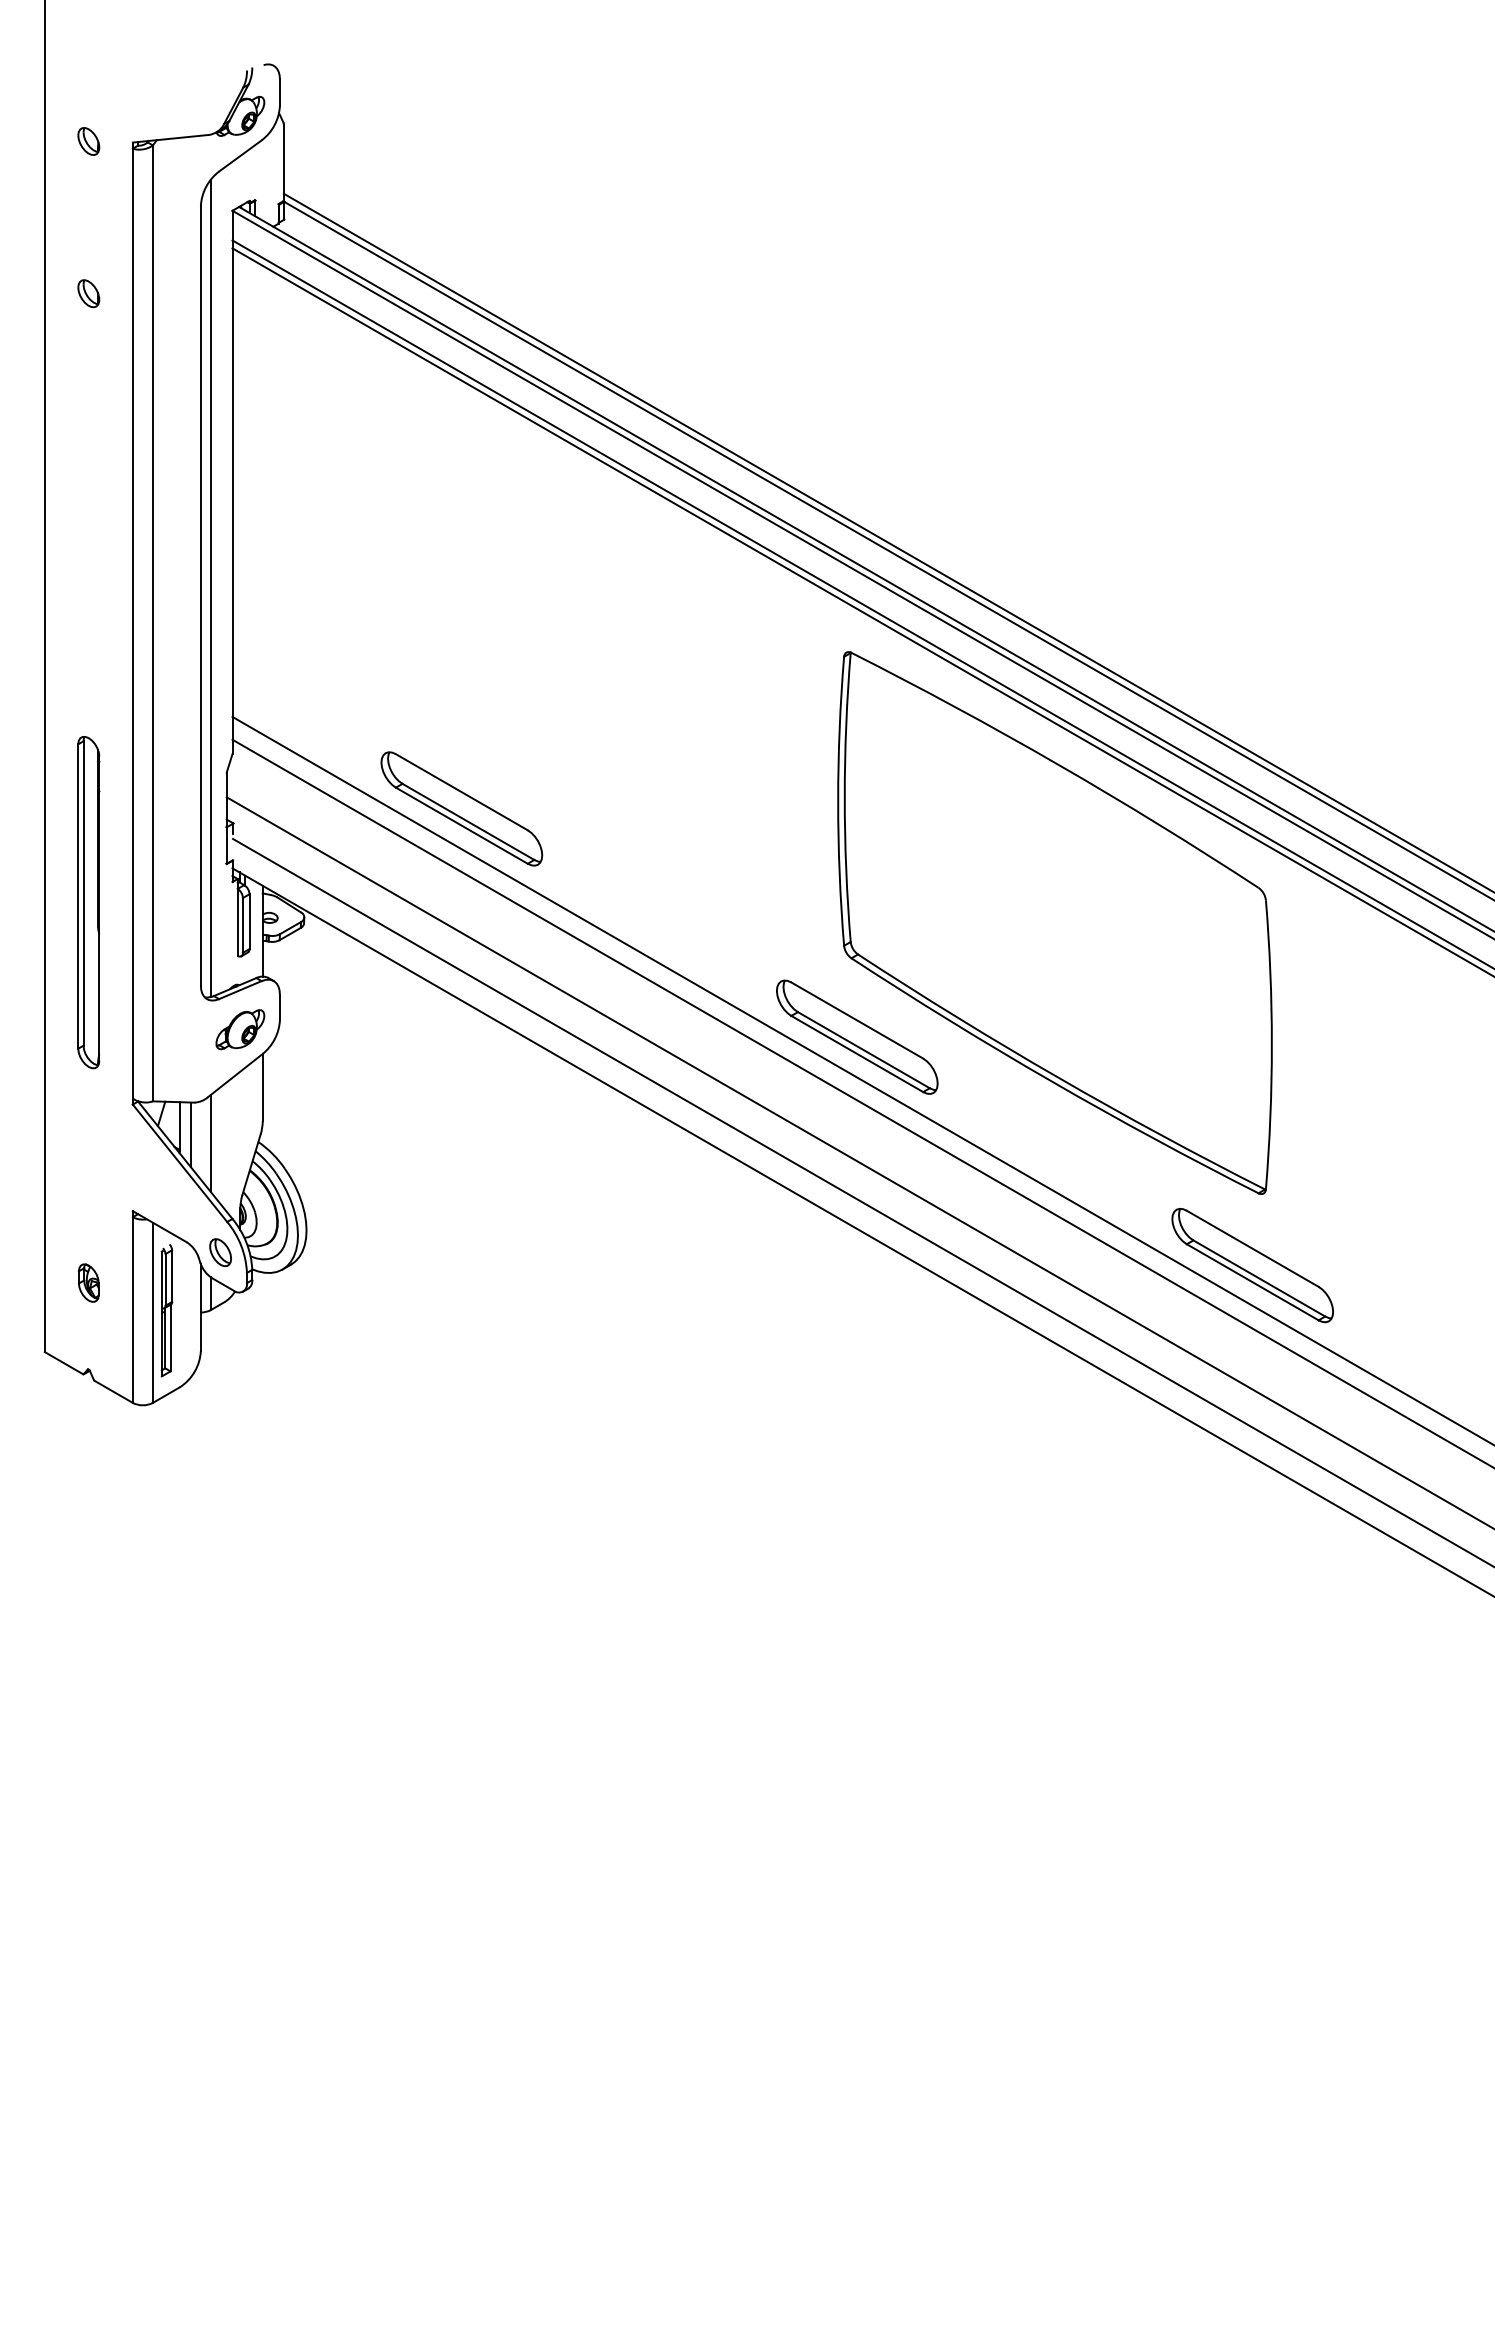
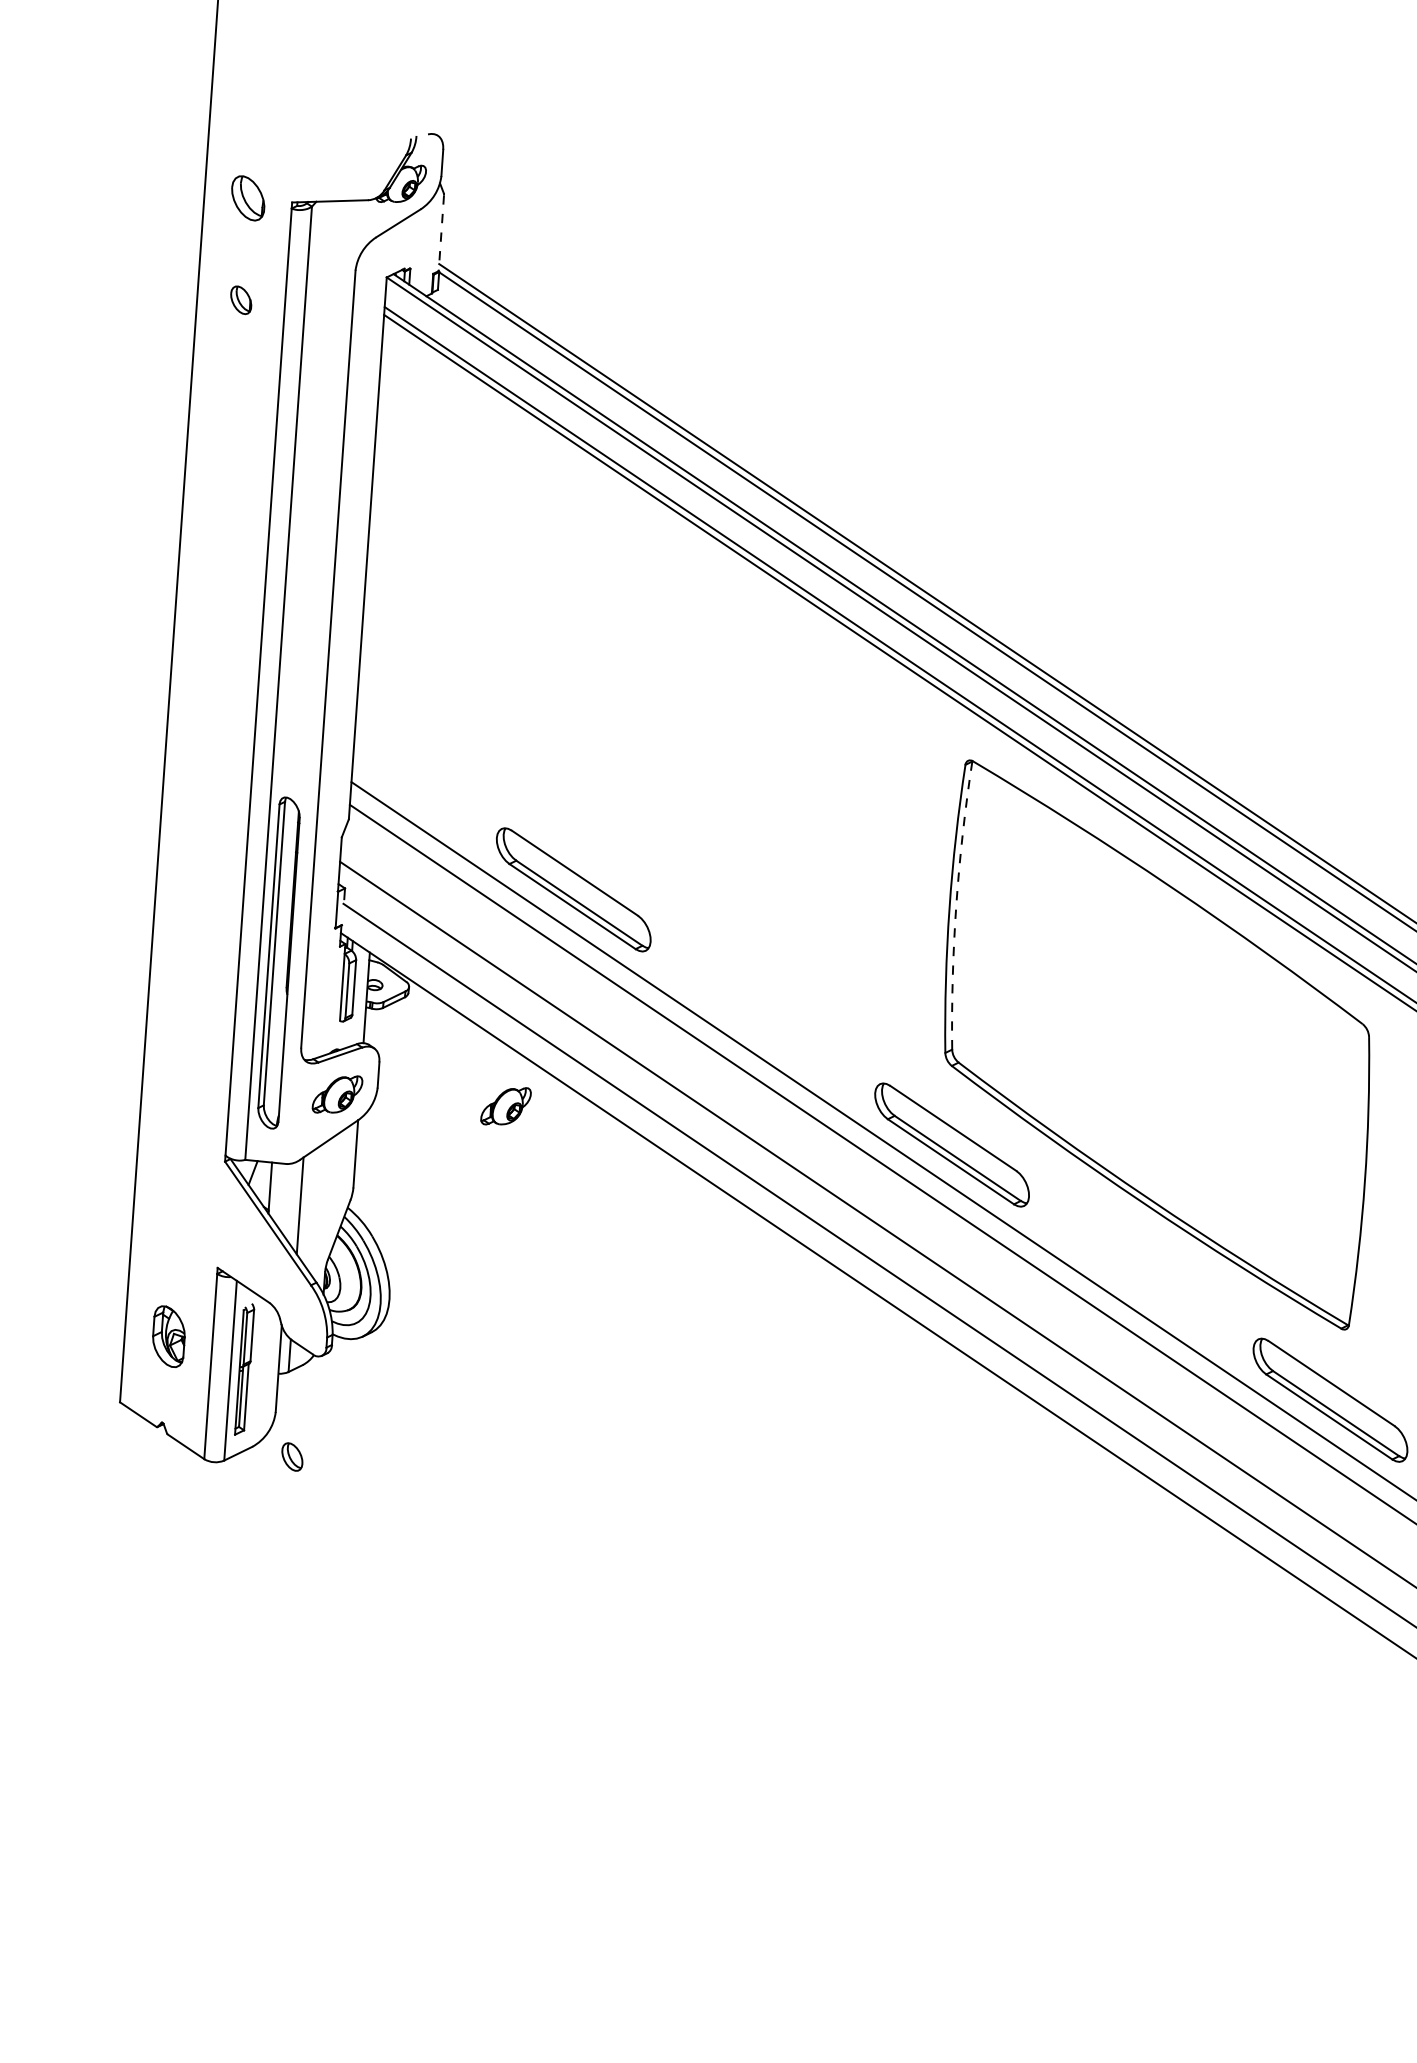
part: (88, 141) -> (248, 198), size x1.6
line: (283, 163) -> (440, 233), solid -> dashed
part: (88, 293) -> (240, 300), moved
line: (210, 588) -> (338, 652), removed
arc: (844, 797) -> (956, 905), solid -> dashed
part: (88, 902) -> (278, 962), moved
part: (409, 1029) -> (506, 1106), added
line: (190, 1134) -> (280, 1195), removed
part: (220, 1252) -> (292, 1456), moved
part: (88, 1282) -> (168, 1335), size x1.6

